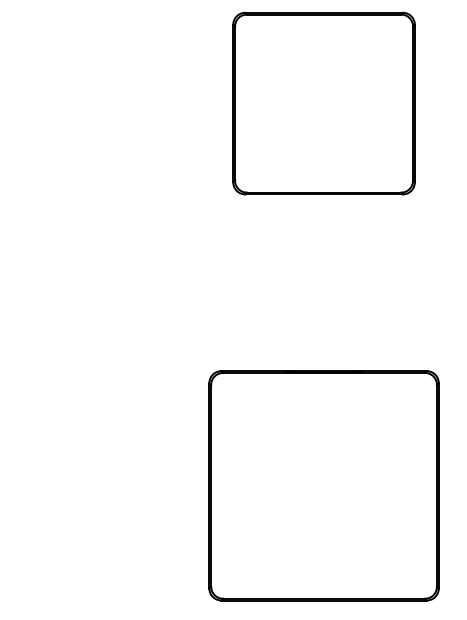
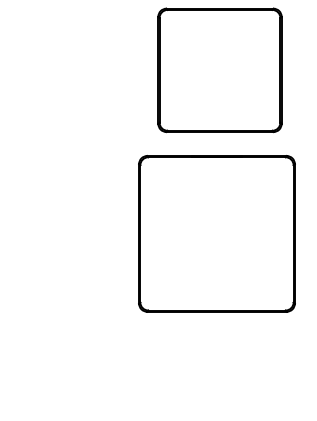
part: (323, 485) -> (216, 233), moved

